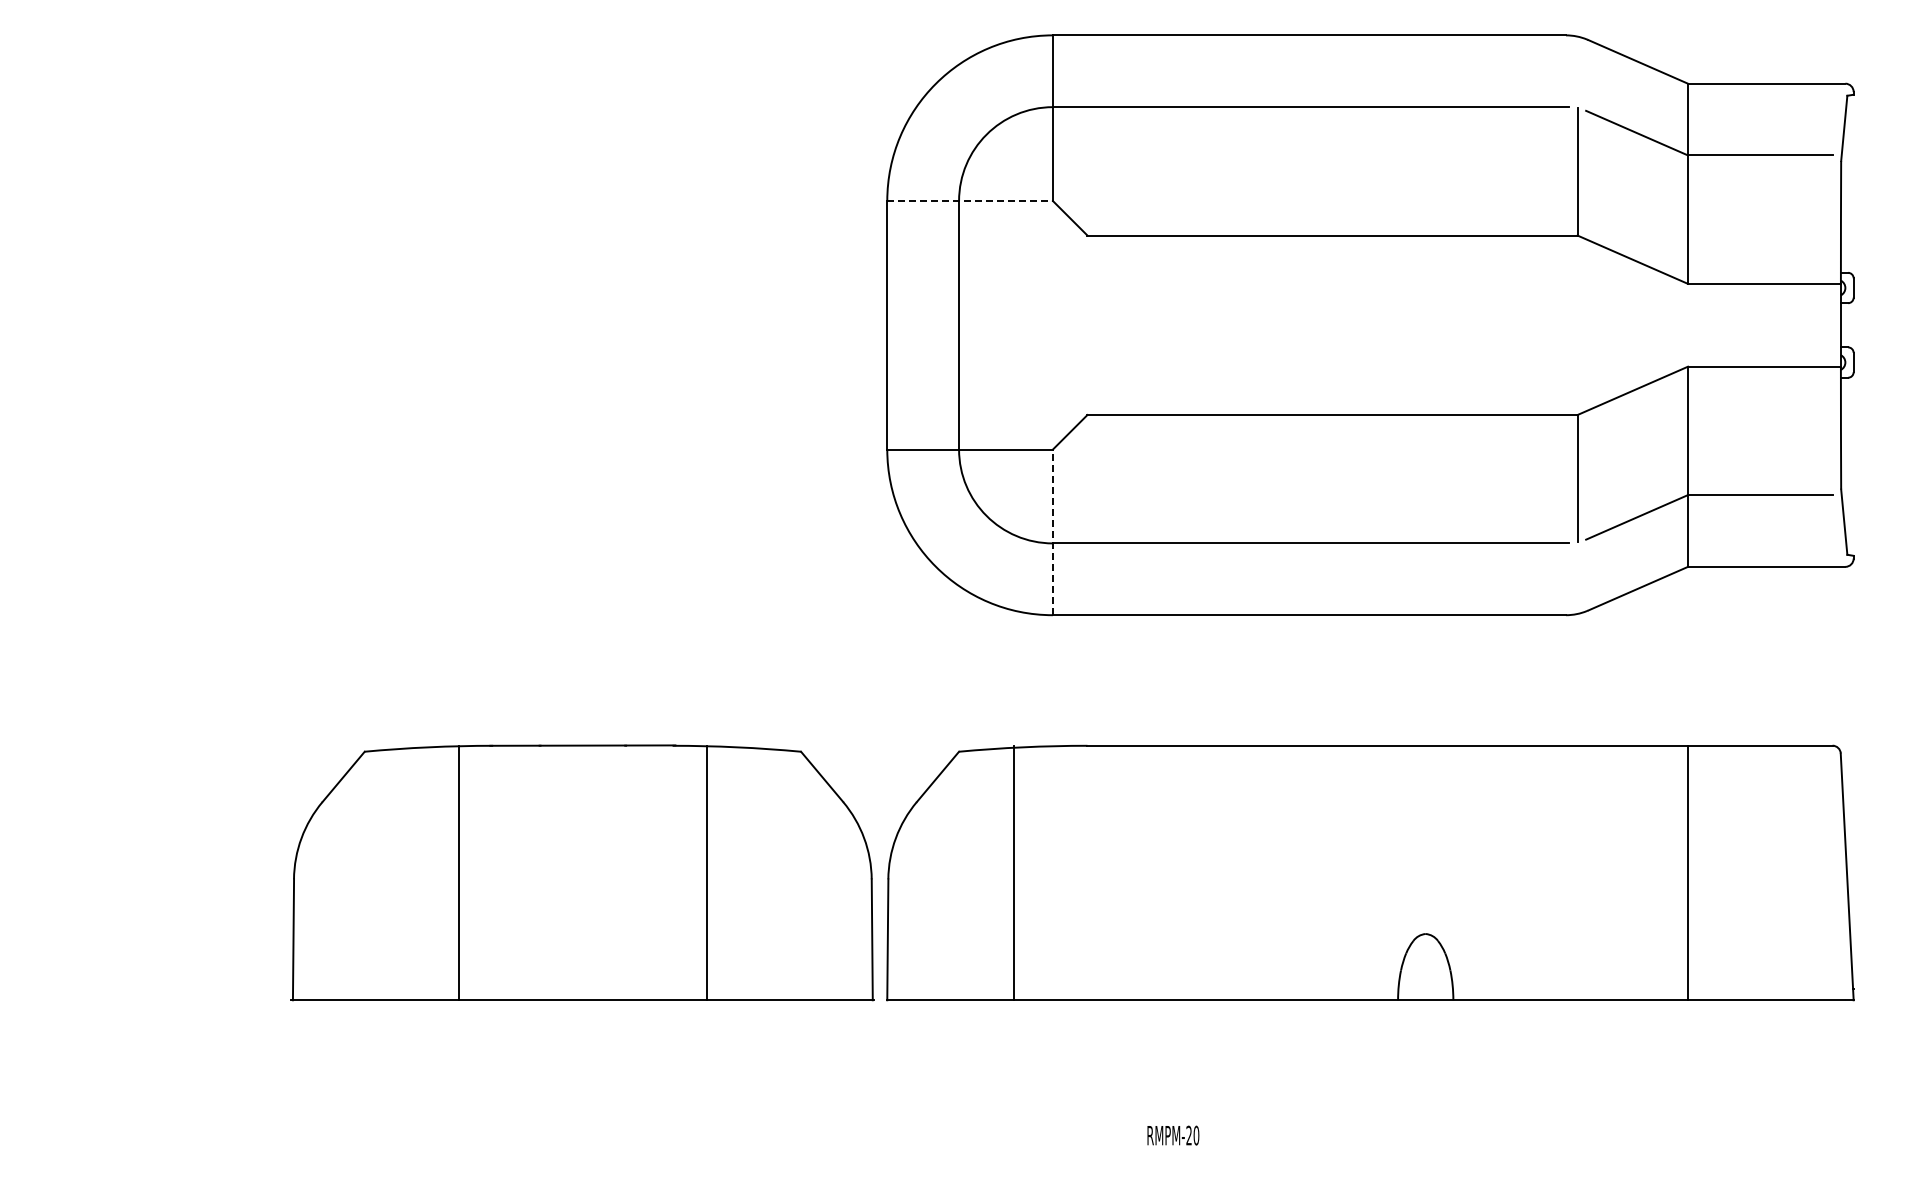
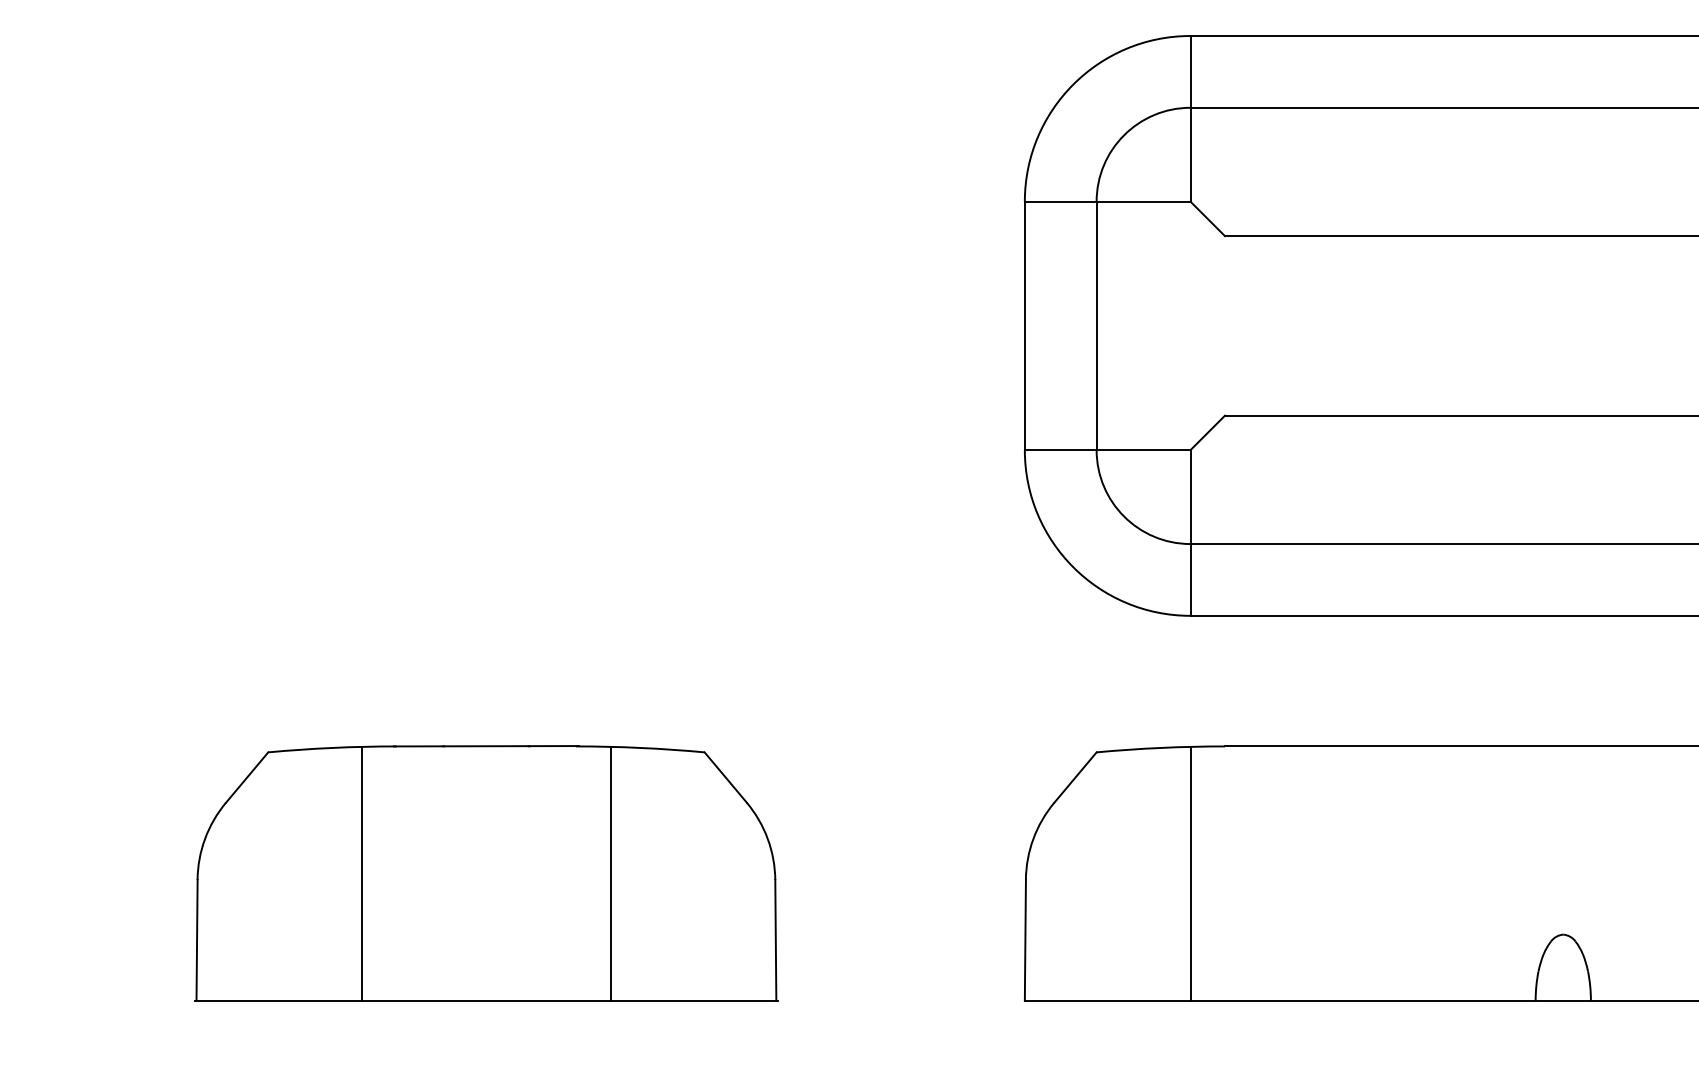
line: (970, 201) -> (1108, 202), dashed -> solid
line: (1052, 532) -> (1190, 533), dashed -> solid
part: (582, 872) -> (486, 873), moved
line: (1013, 873) -> (1190, 874), moved

